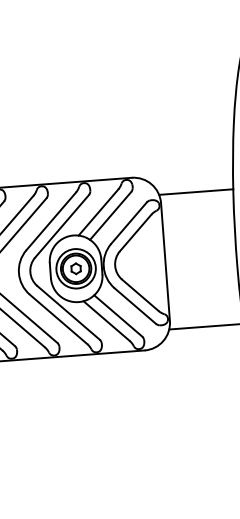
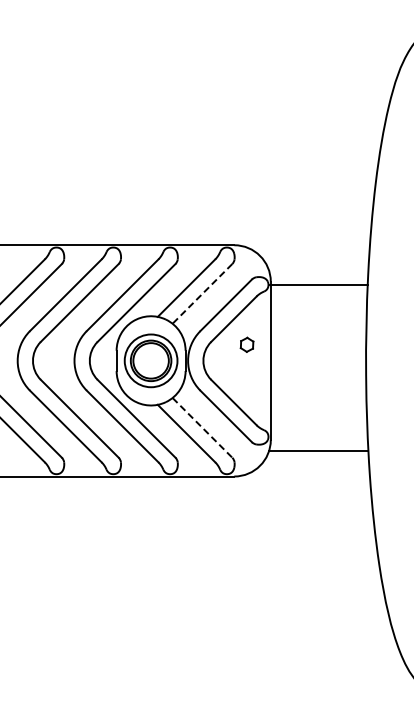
line: (196, 191) -> (318, 284), moved
line: (110, 216) -> (202, 294), solid -> dashed
part: (75, 268) -> (246, 344), moved
line: (118, 316) -> (202, 428), solid -> dashed

